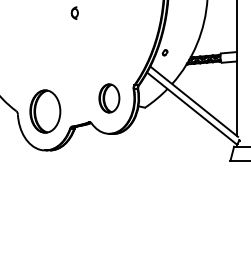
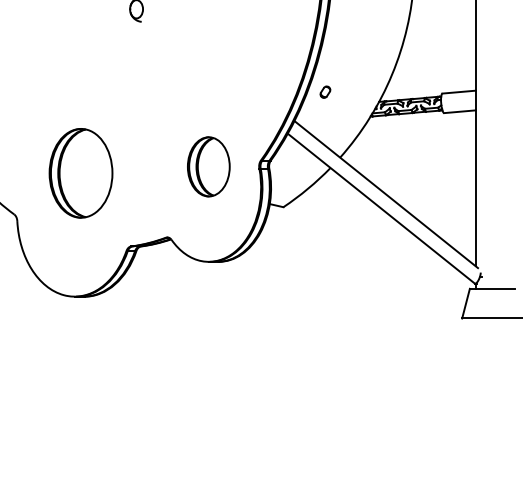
part: (109, 98) -> (209, 166), moved
part: (45, 111) -> (81, 173), moved

